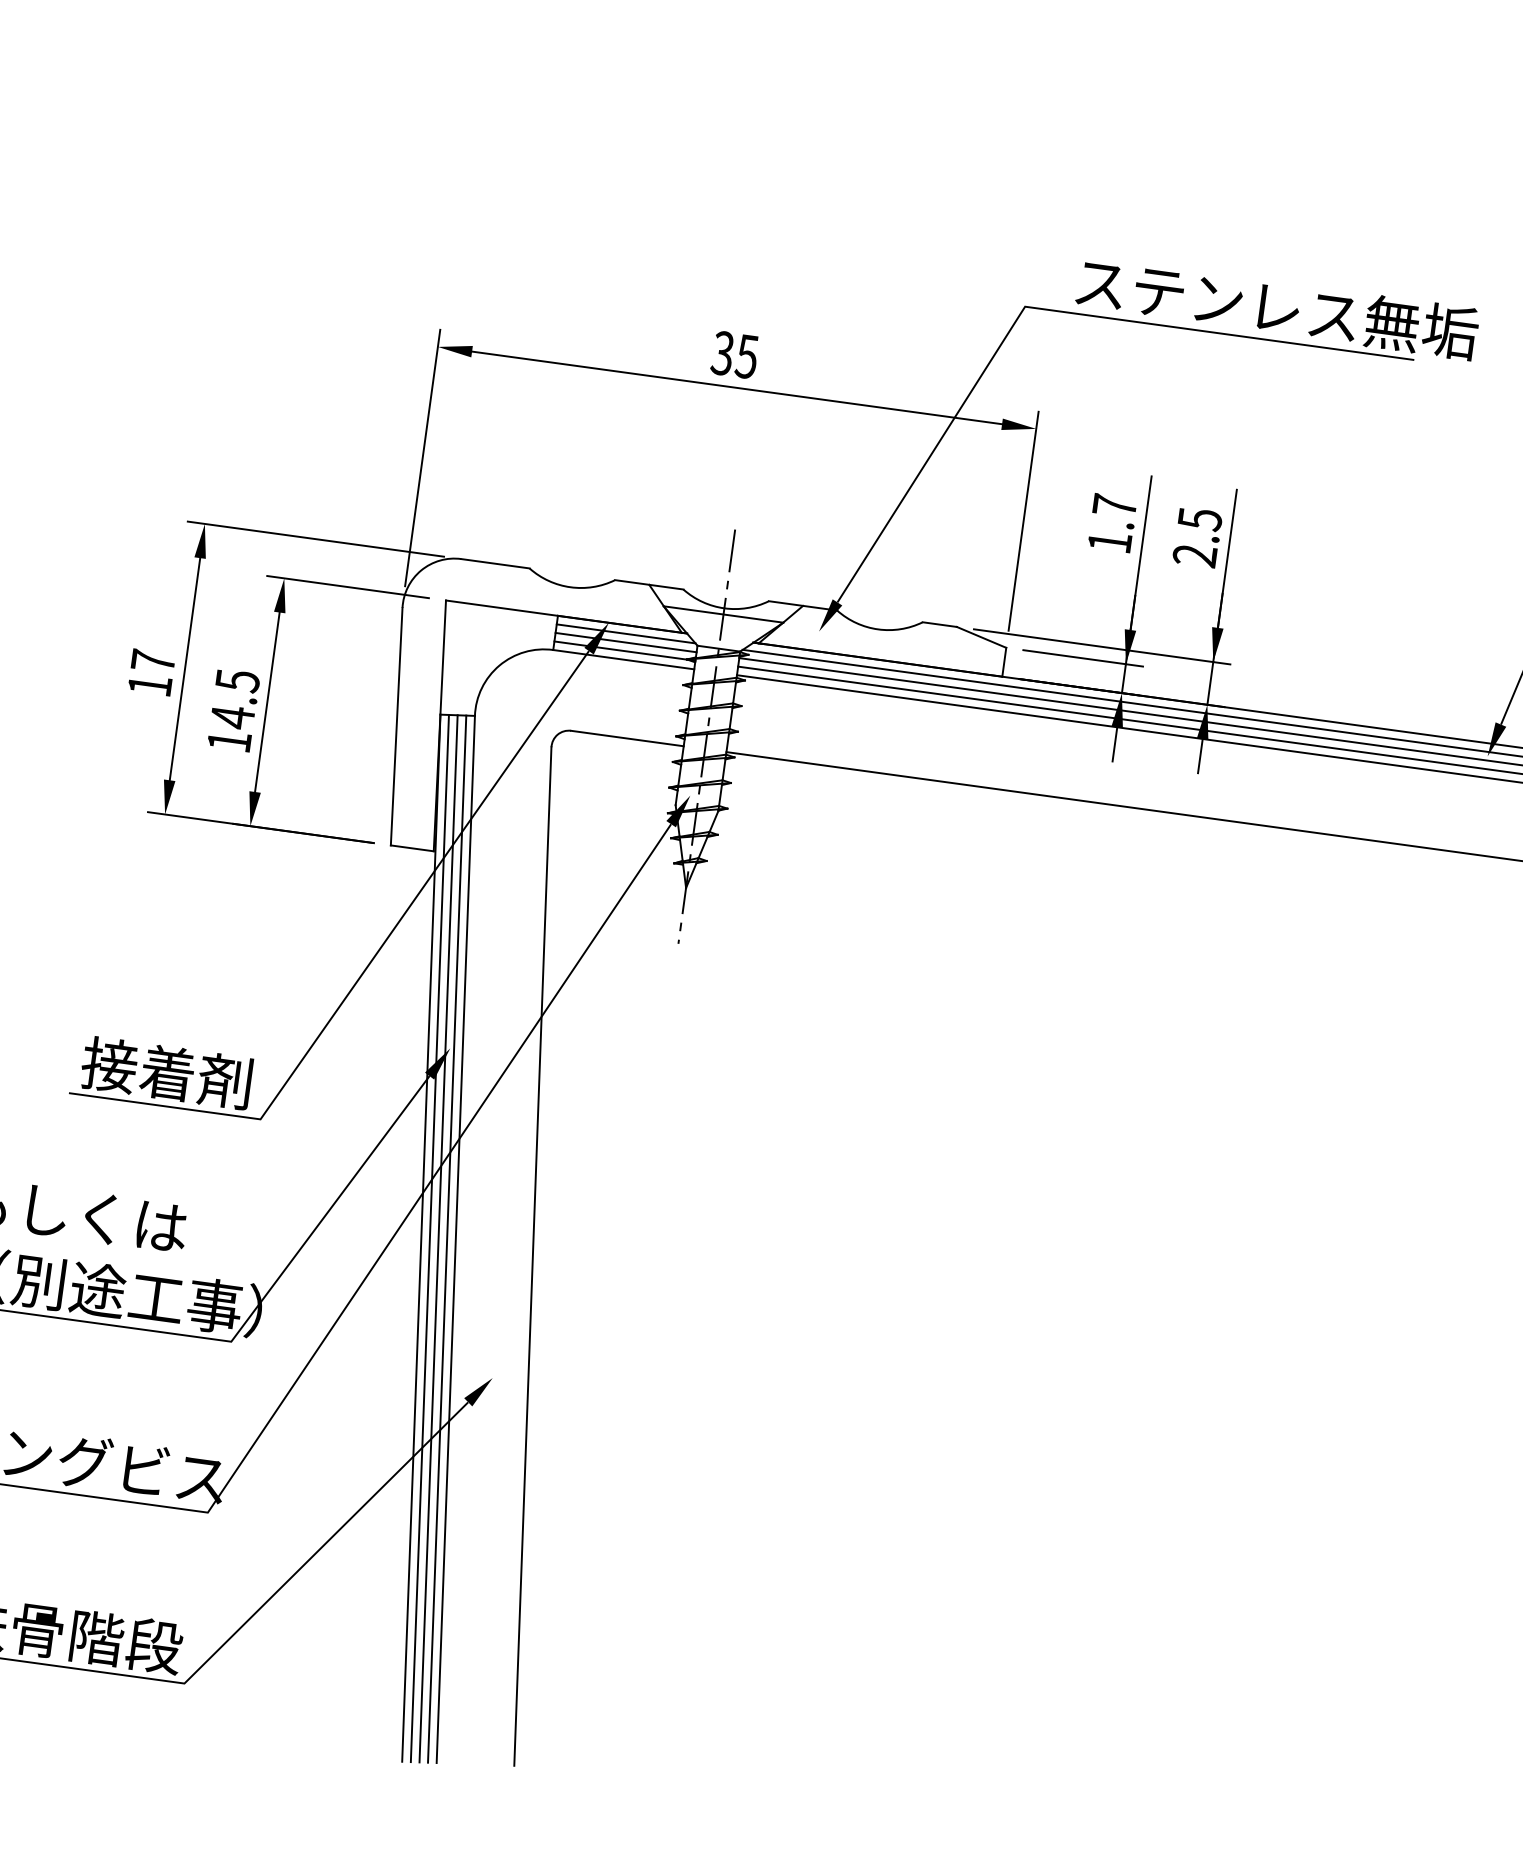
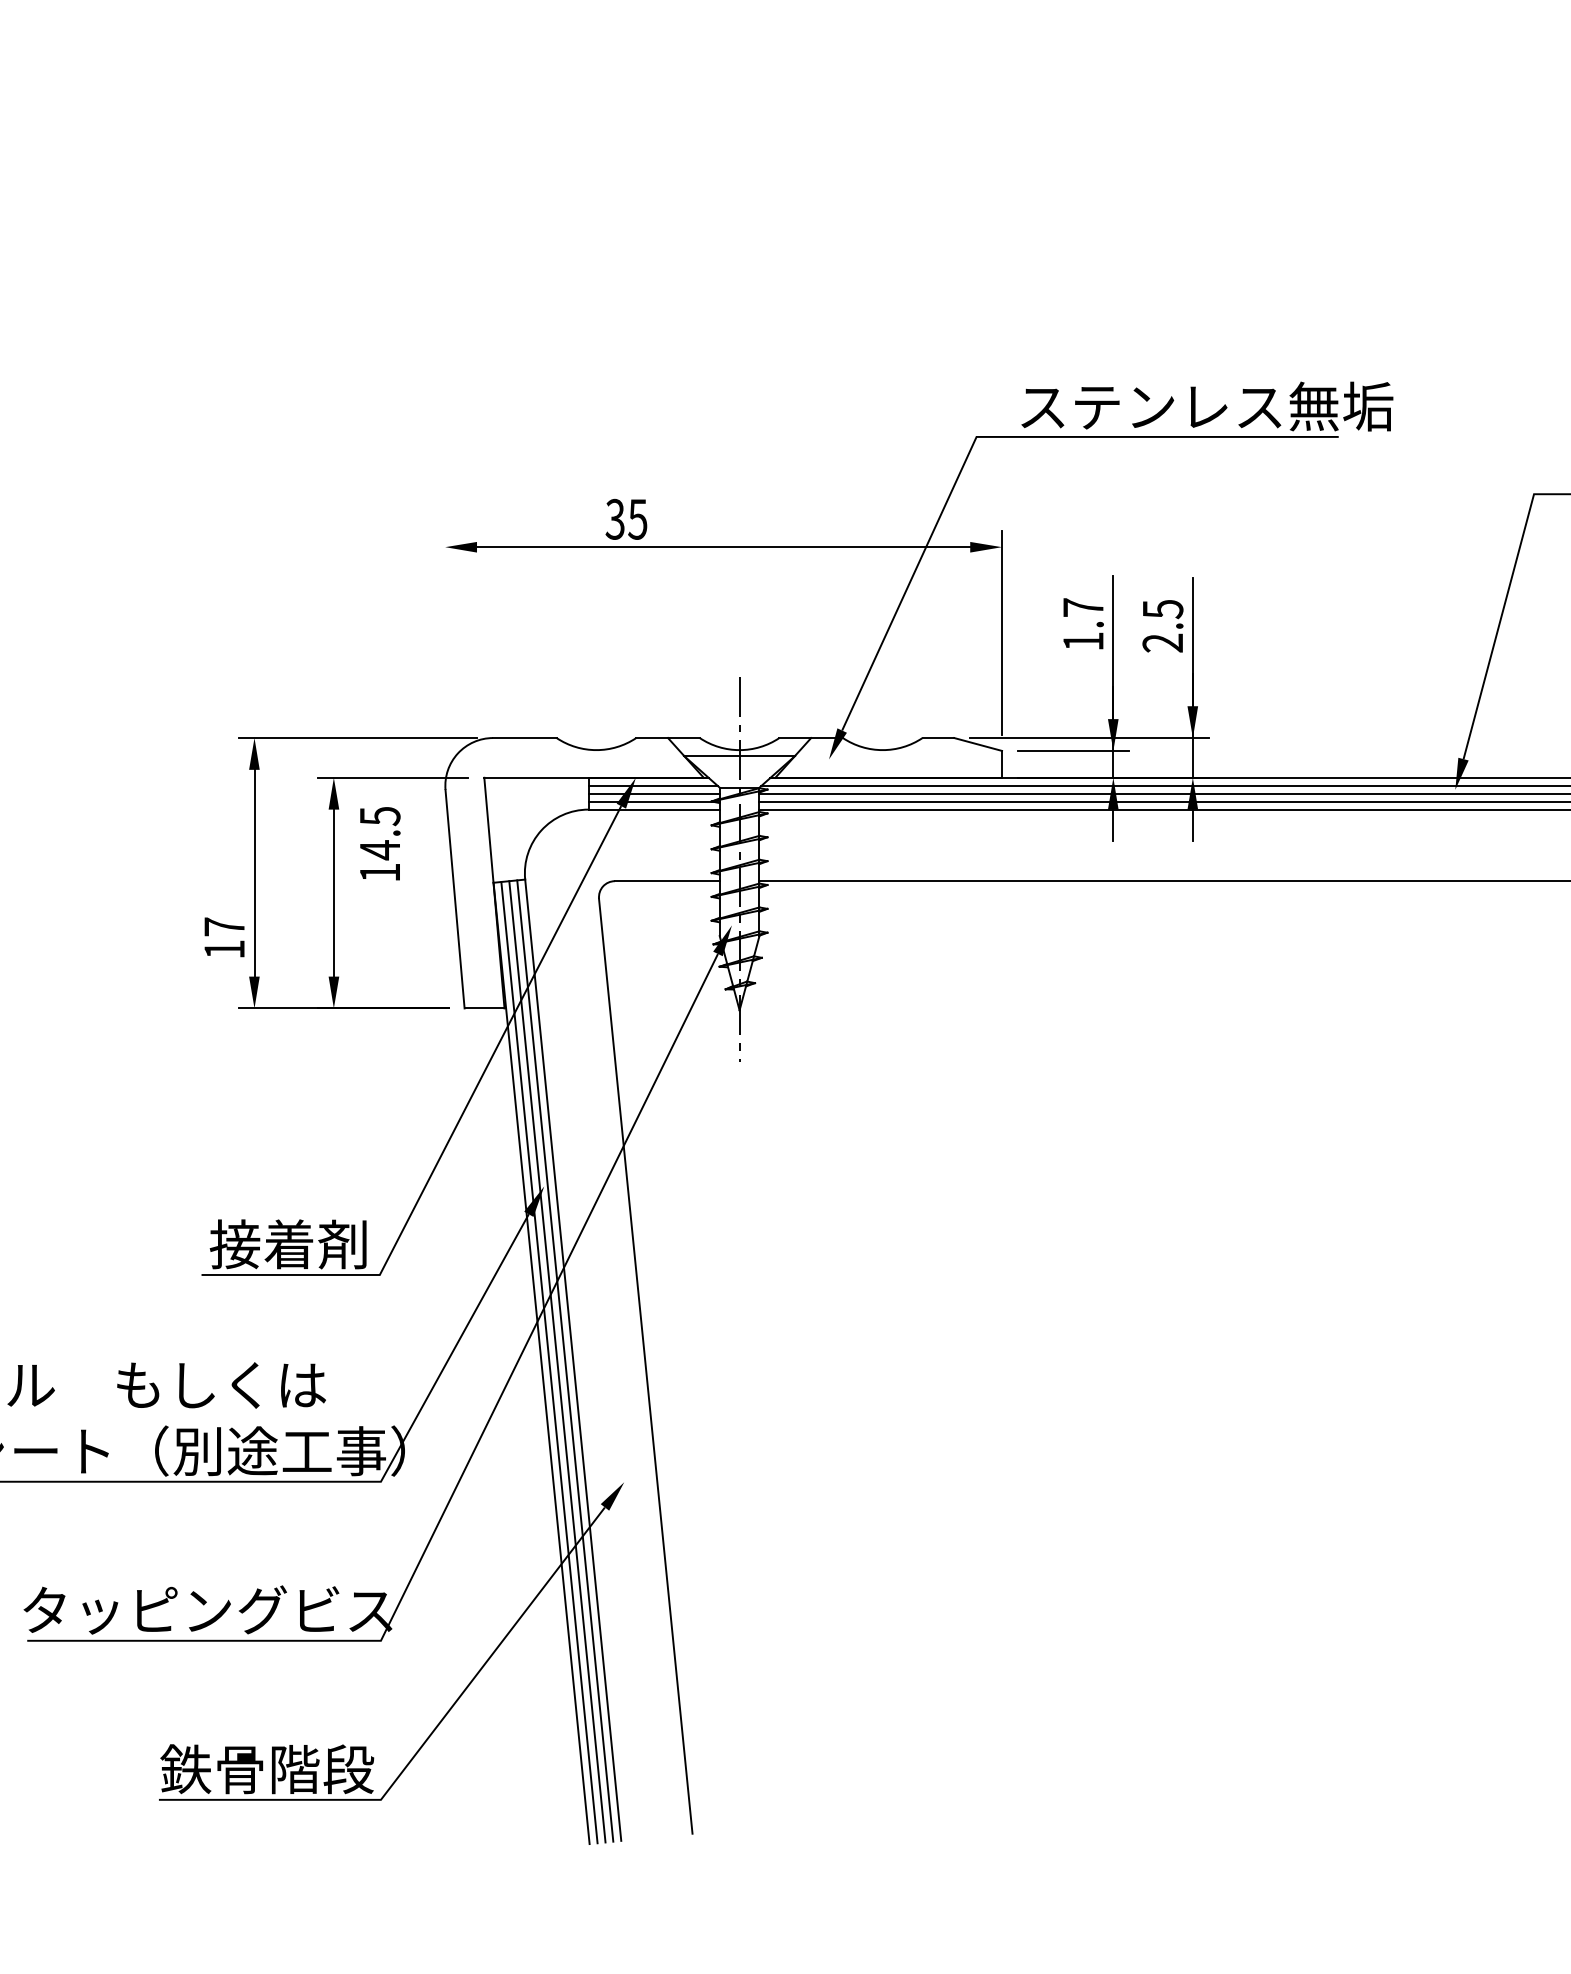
text: (735, 354) -> (626, 518), moved
line: (423, 457) -> (445, 650), removed
text: (151, 672) -> (224, 937), moved
text: (234, 710) -> (380, 843), moved

